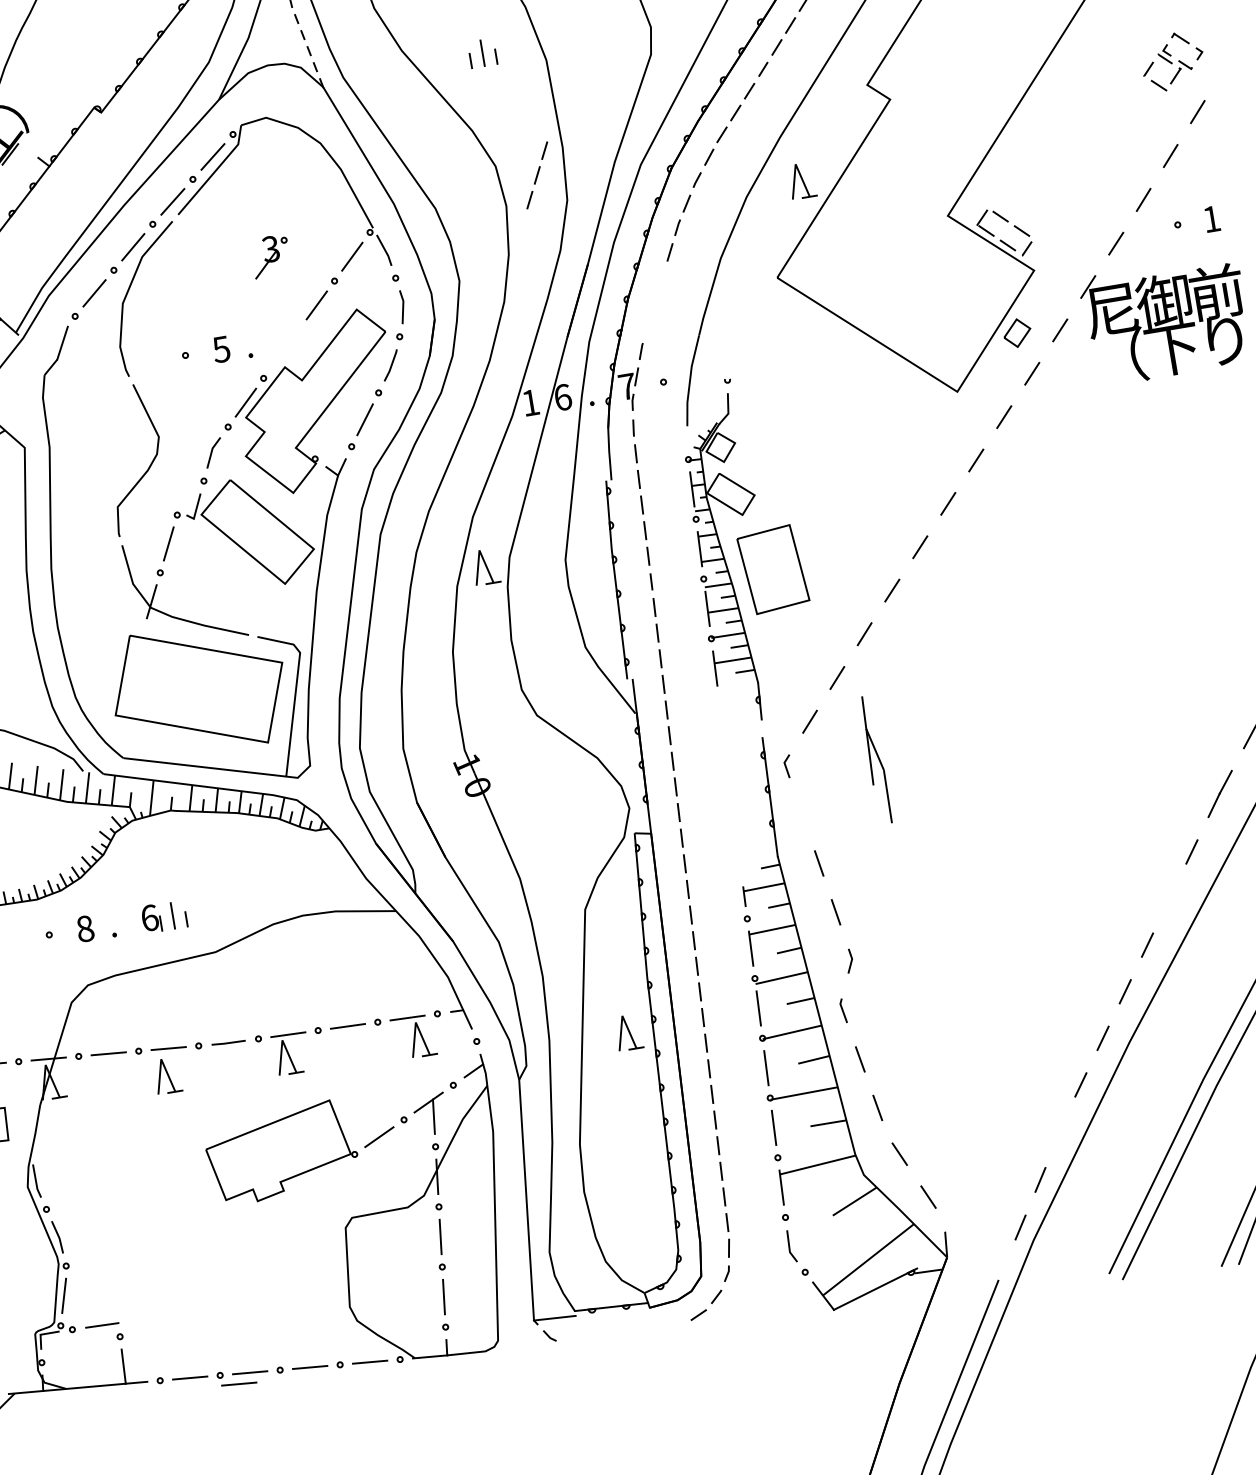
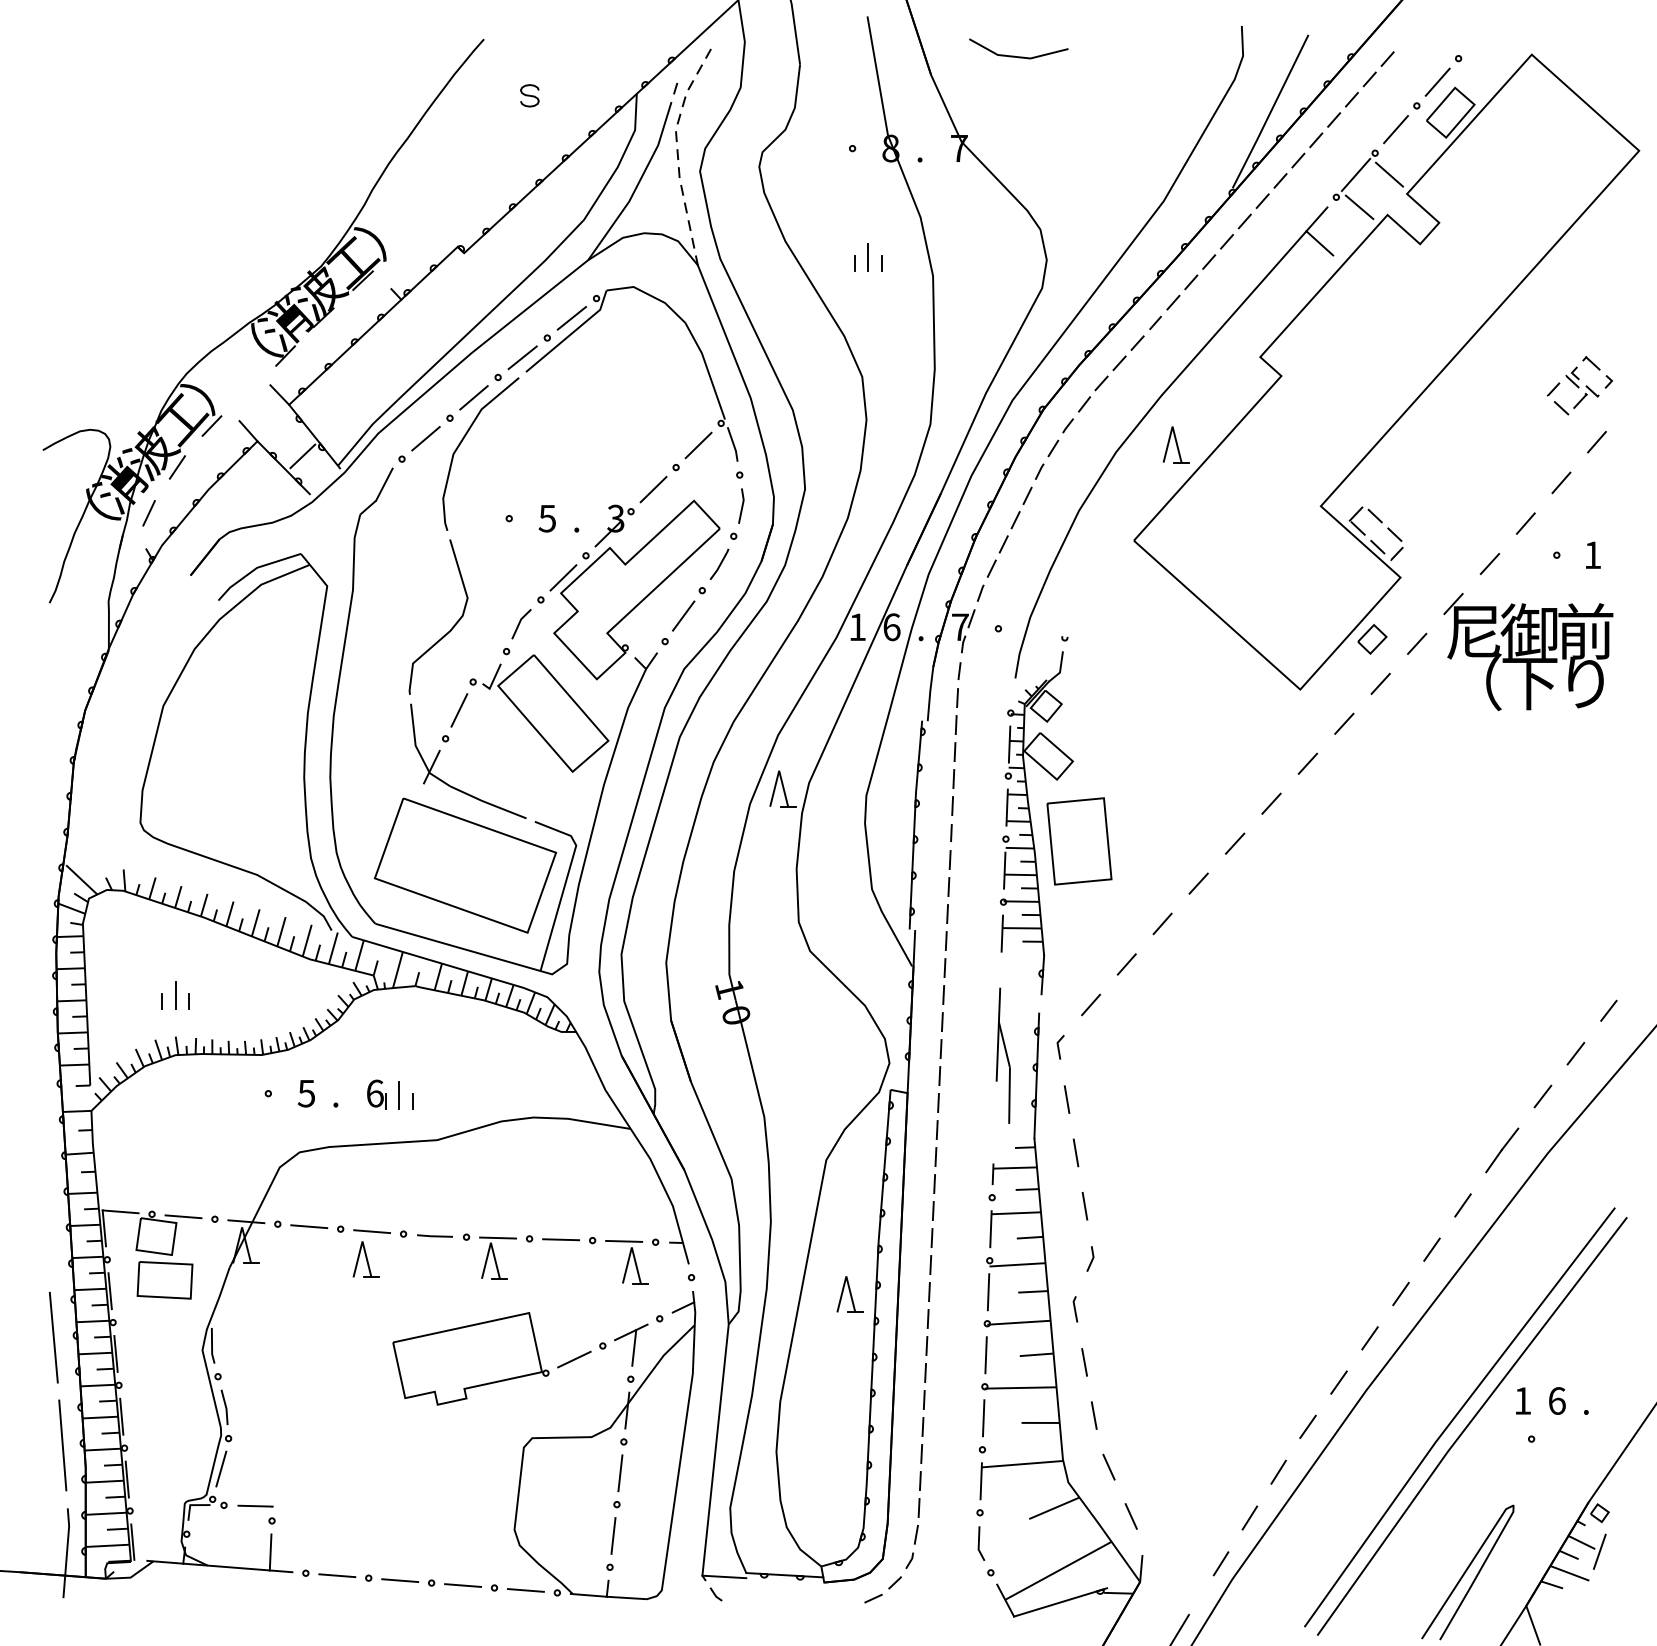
part: (537, 175) -> (1003, 544), moved
part: (270, 255) -> (614, 525), moved
part: (874, 759) -> (1002, 1055), moved
line: (801, 814) -> (1066, 1099), added
line: (1169, 898) -> (1431, 1249), added
text: (85, 928) -> (306, 1093), 8 -> 5
line: (1060, 1131) -> (1278, 1471), added
line: (238, 1384) -> (386, 1590), removed

